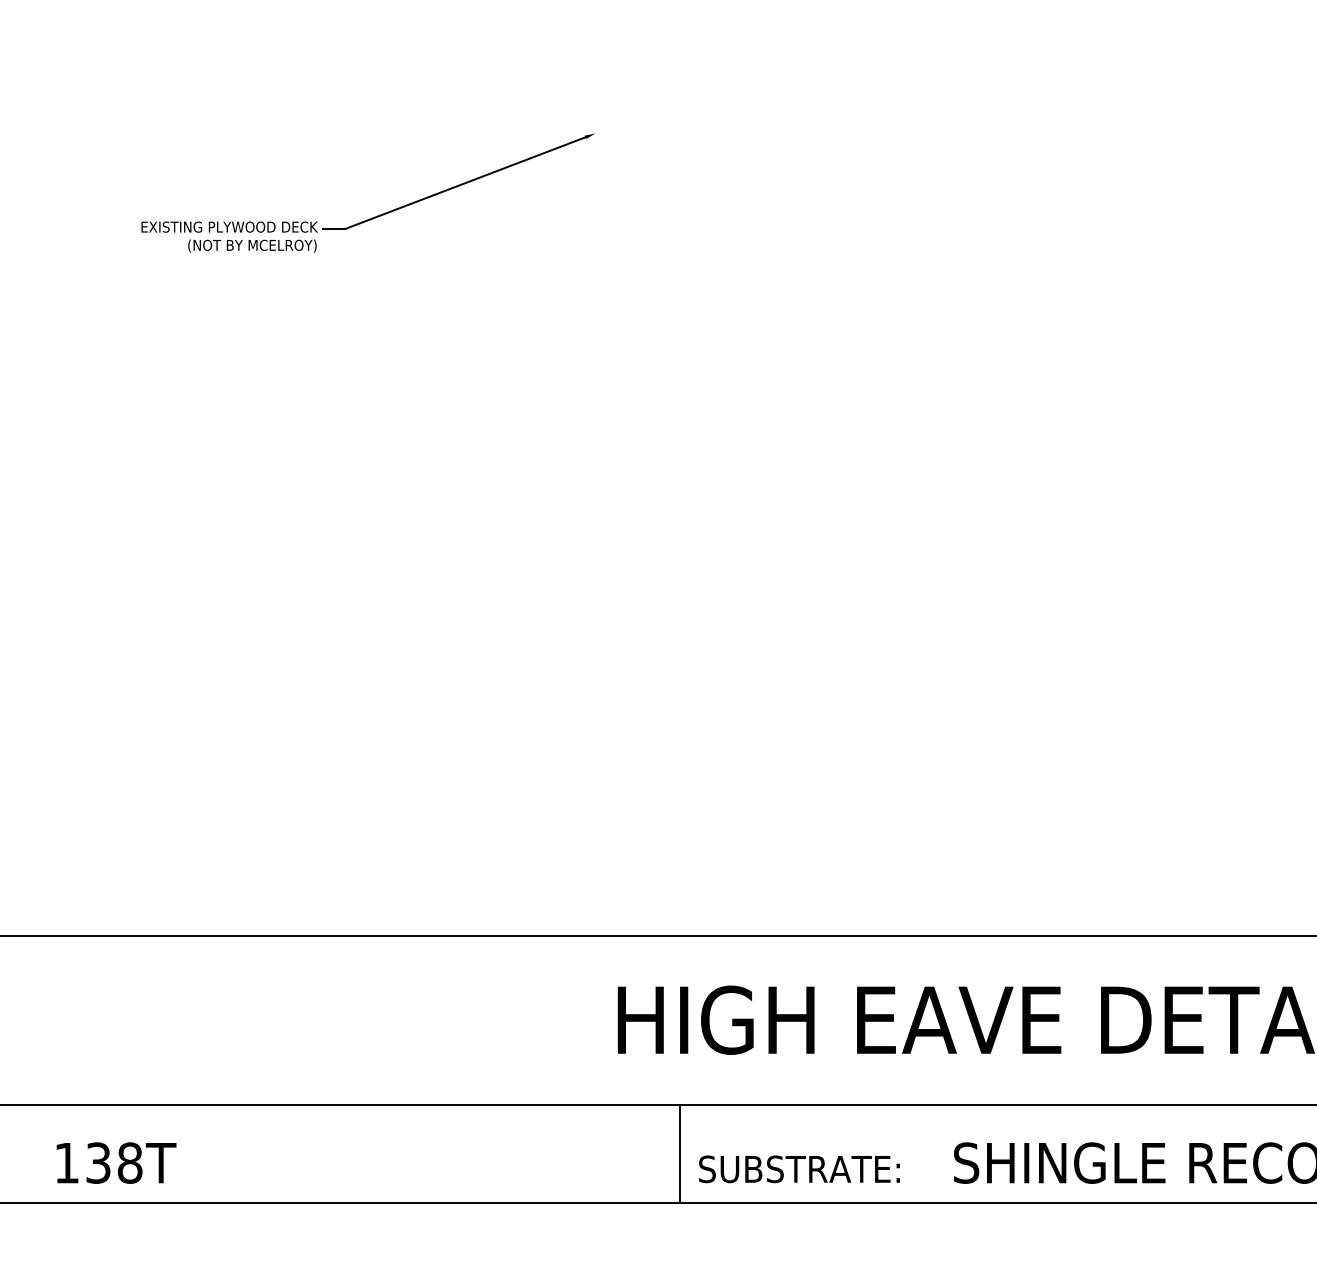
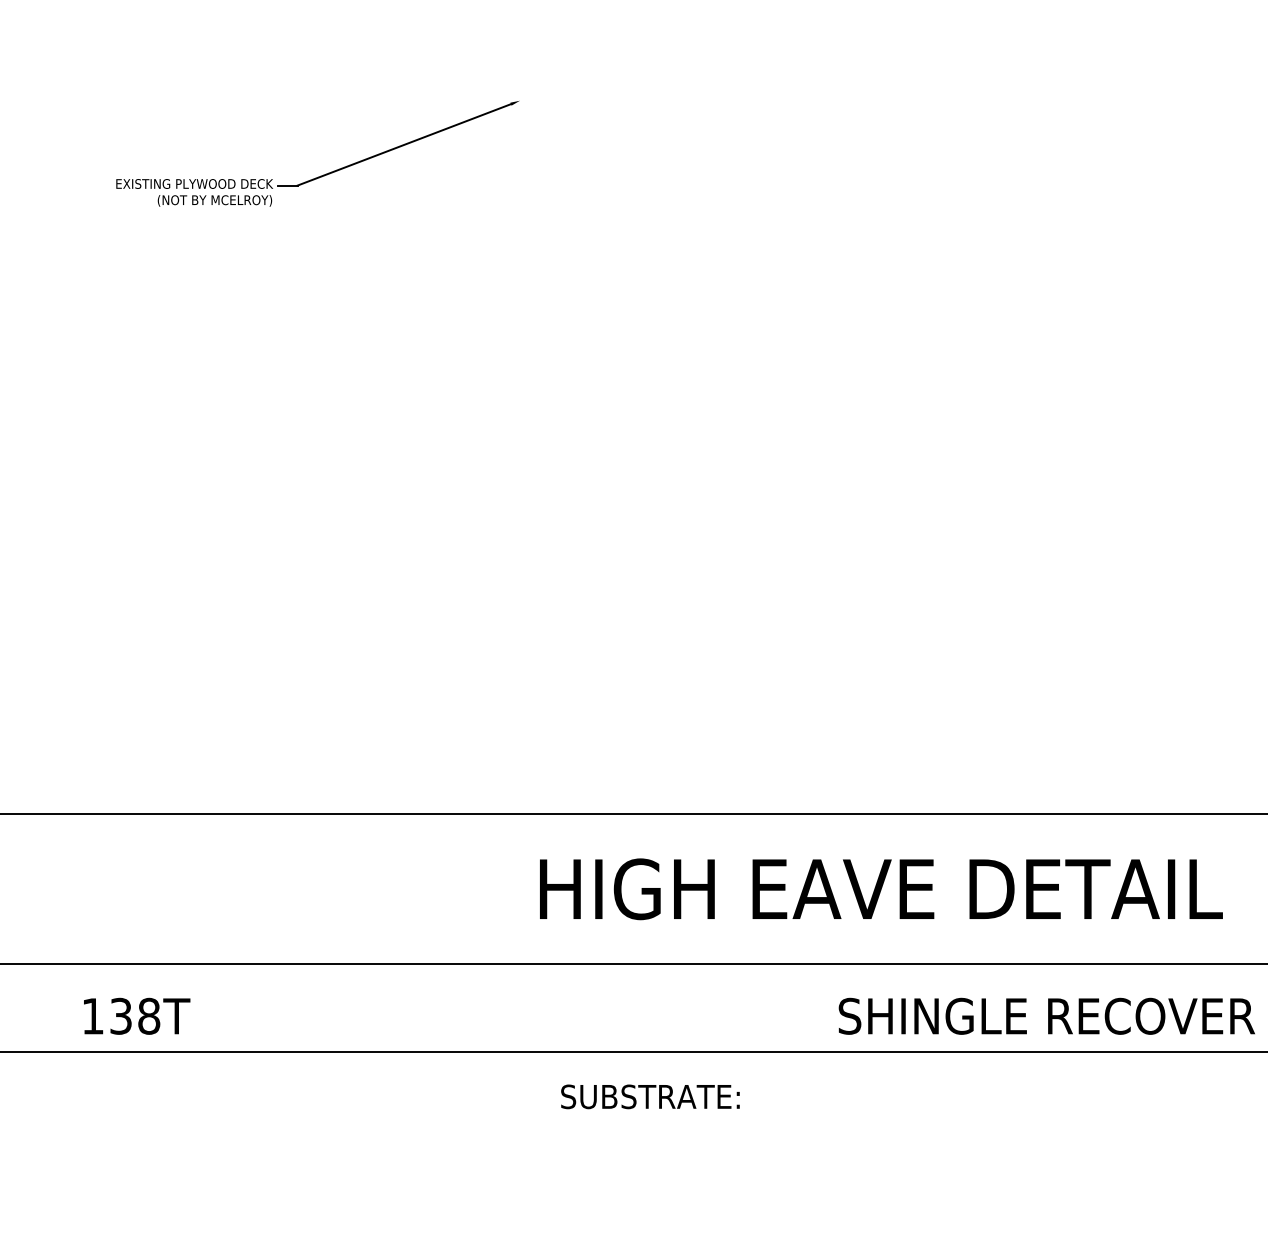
line: (679, 1153) -> (594, 1007), removed
text: (116, 1162) -> (137, 1015), moved
text: (799, 1168) -> (650, 1096), moved

